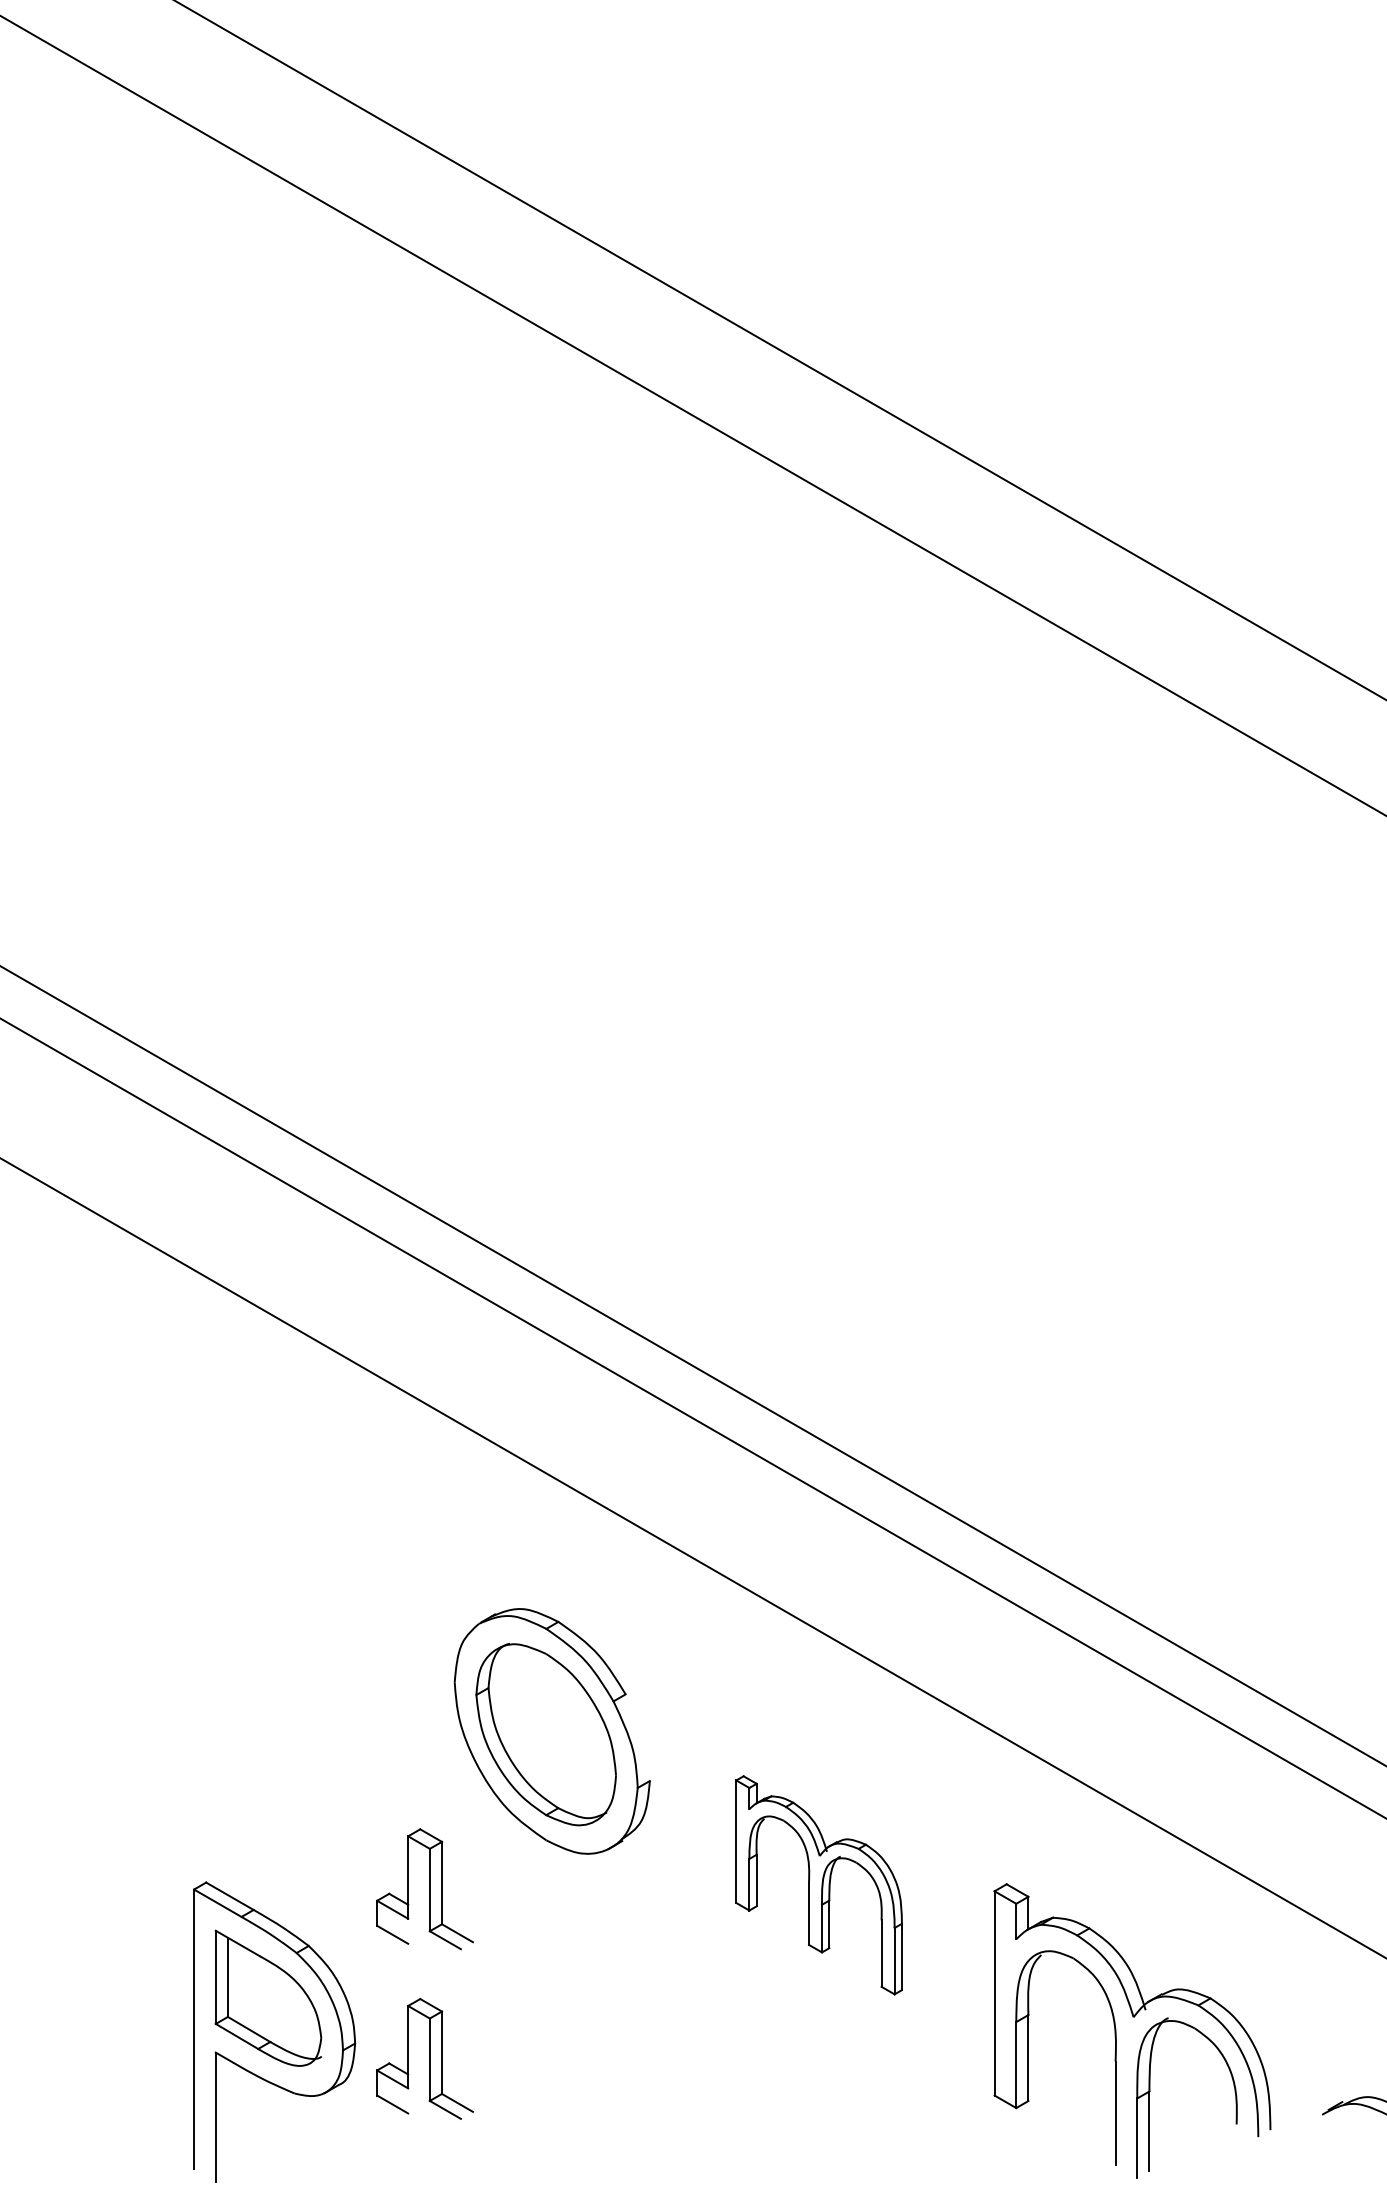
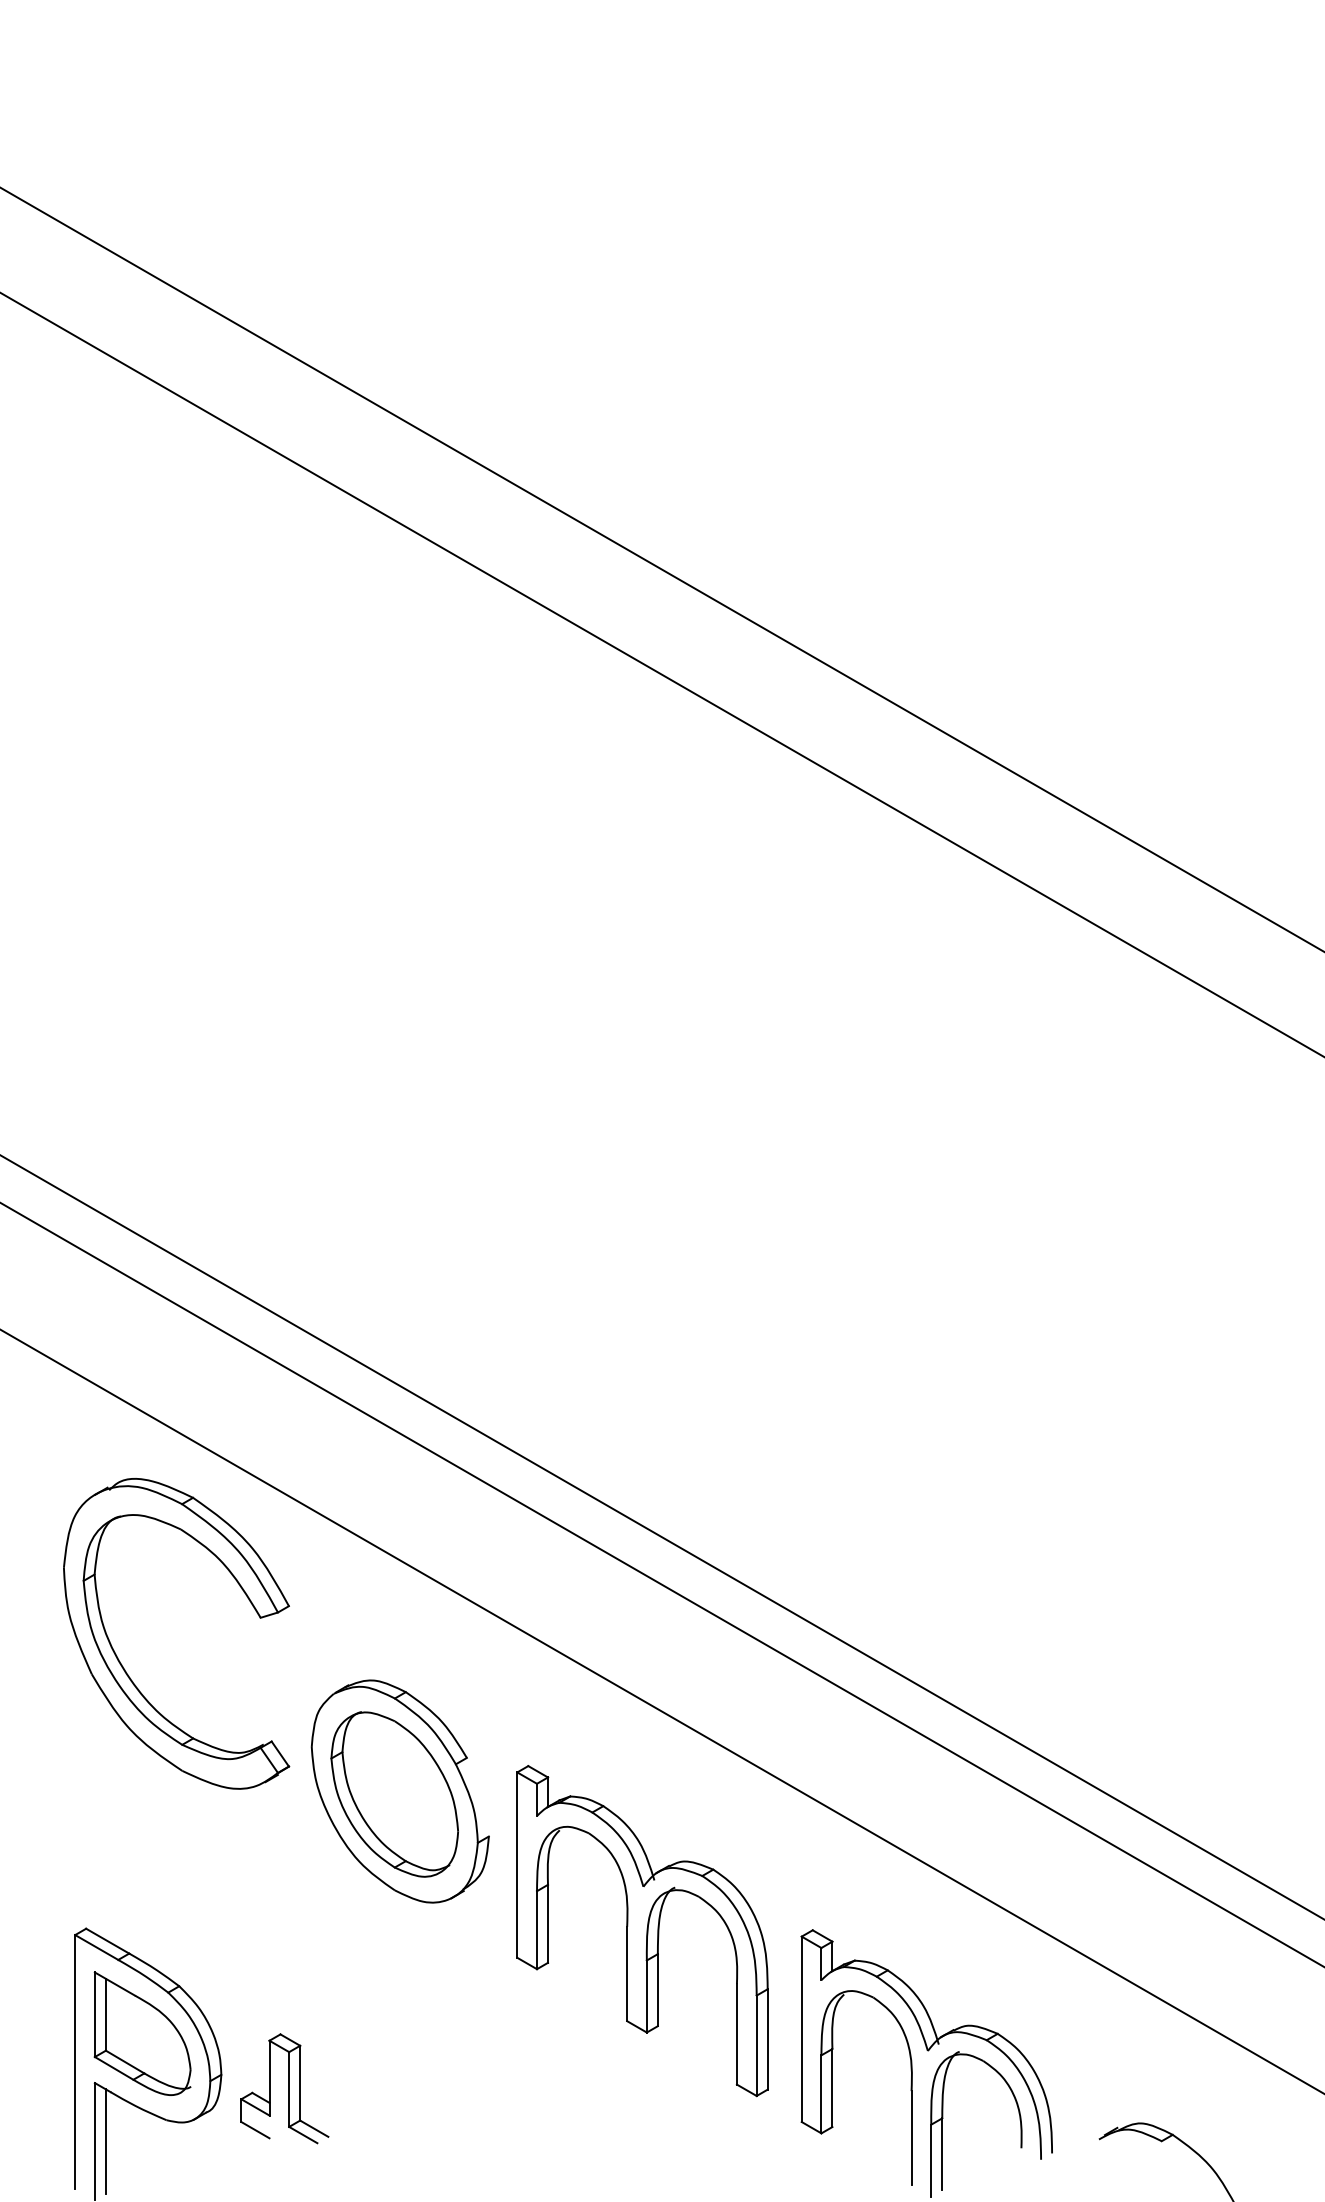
part: (246, 1591) -> (122, 1664), added
part: (819, 1885) -> (642, 1931), size x1.67
part: (424, 1888) -> (284, 1934), removed
line: (227, 2117) -> (105, 2141), added

